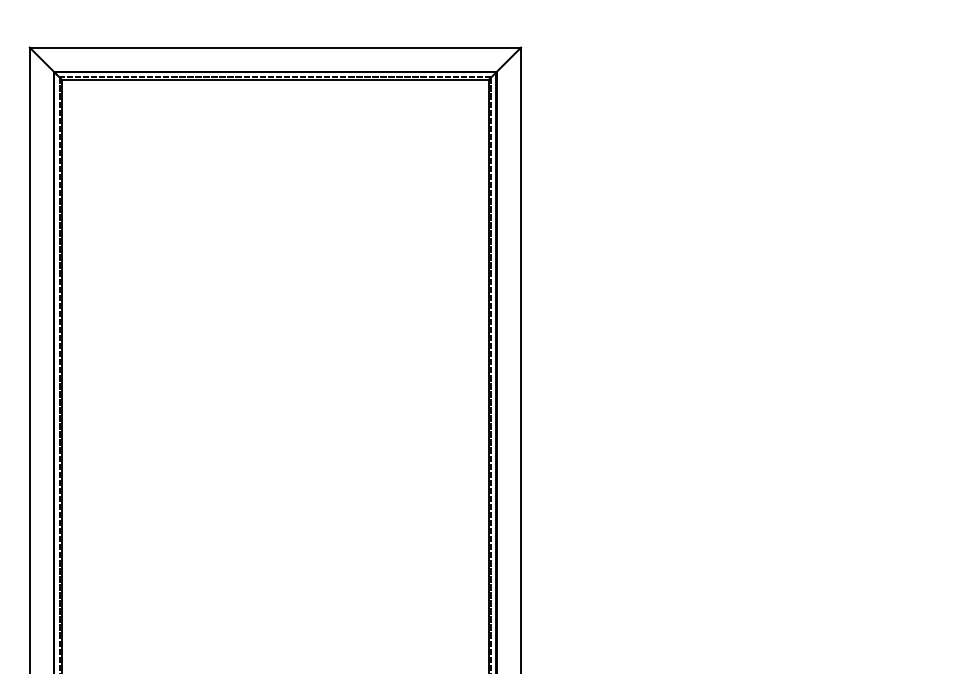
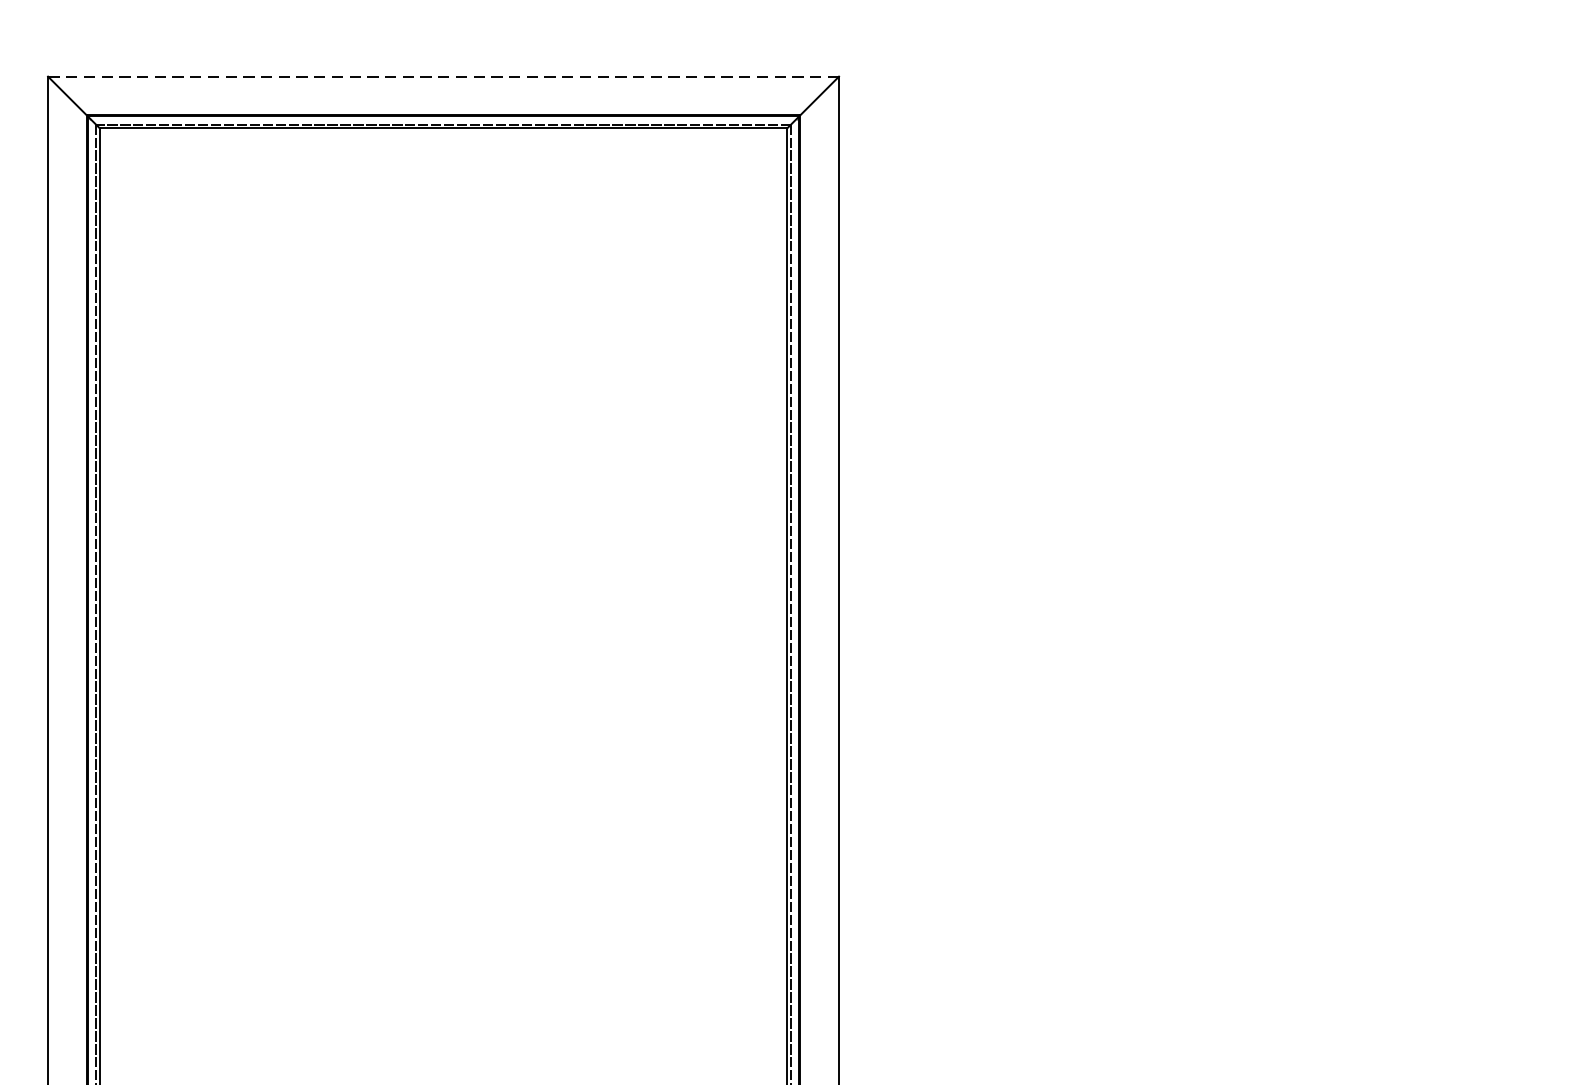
line: (275, 47) -> (443, 76), solid -> dashed

